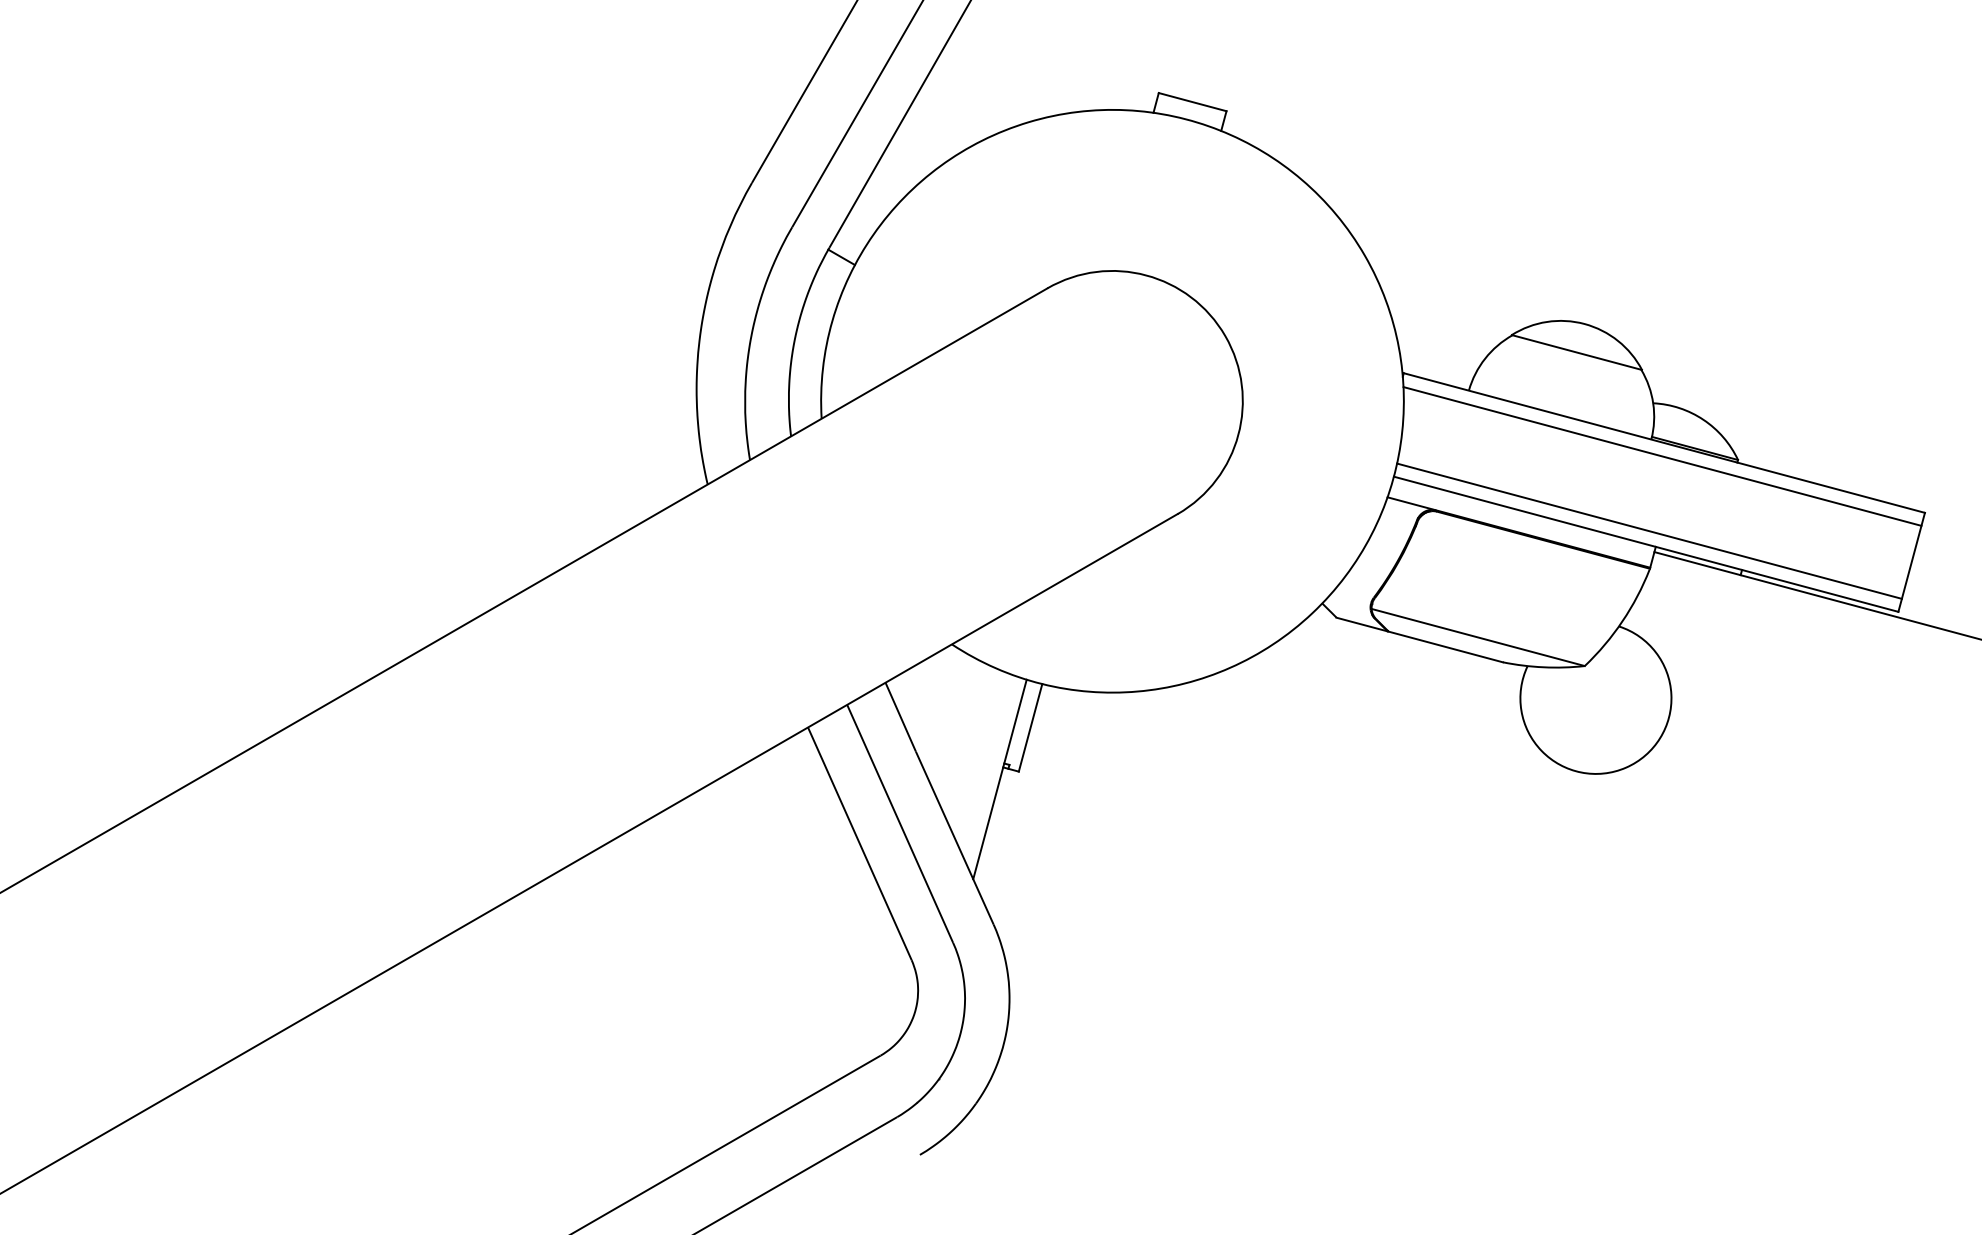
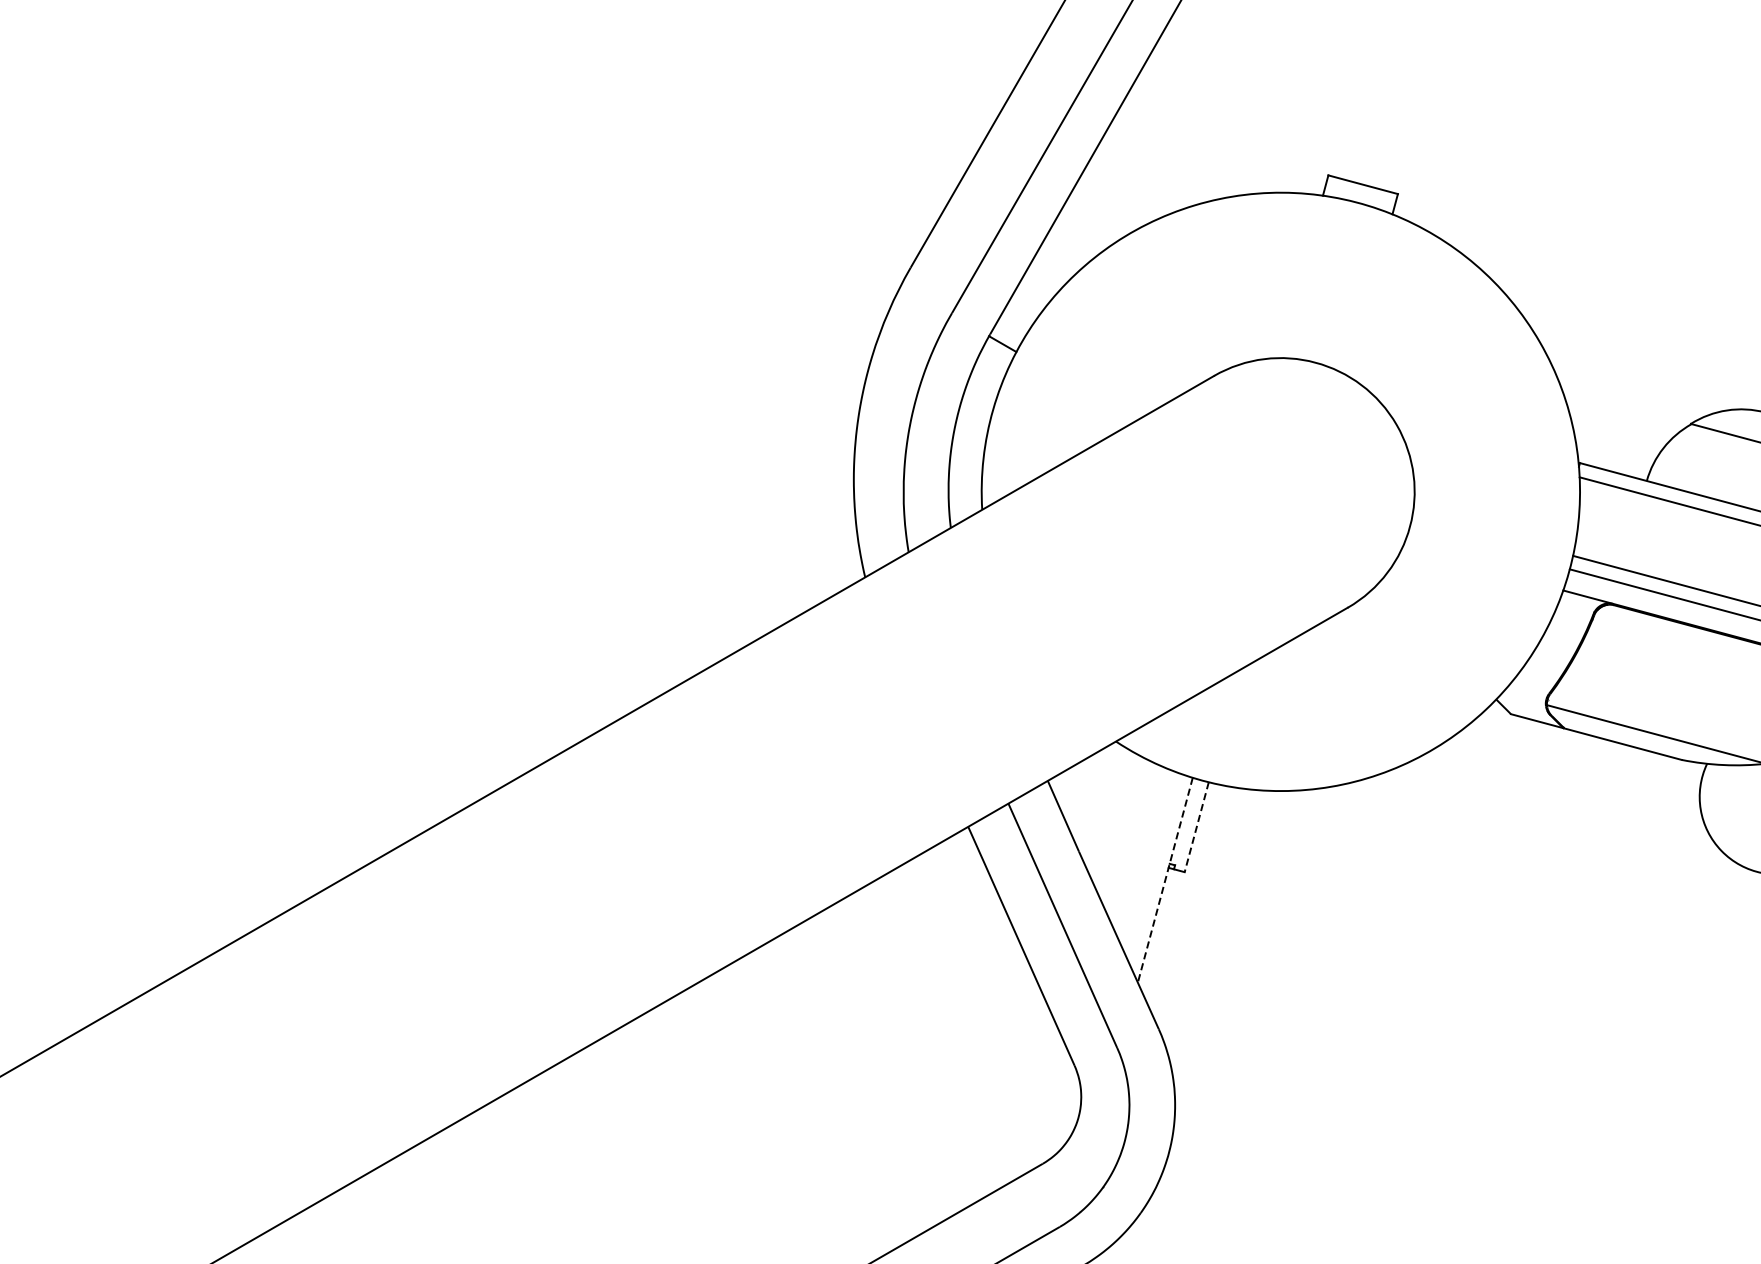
line: (1030, 728) -> (1196, 827), solid -> dashed
line: (999, 779) -> (1164, 880), solid -> dashed

